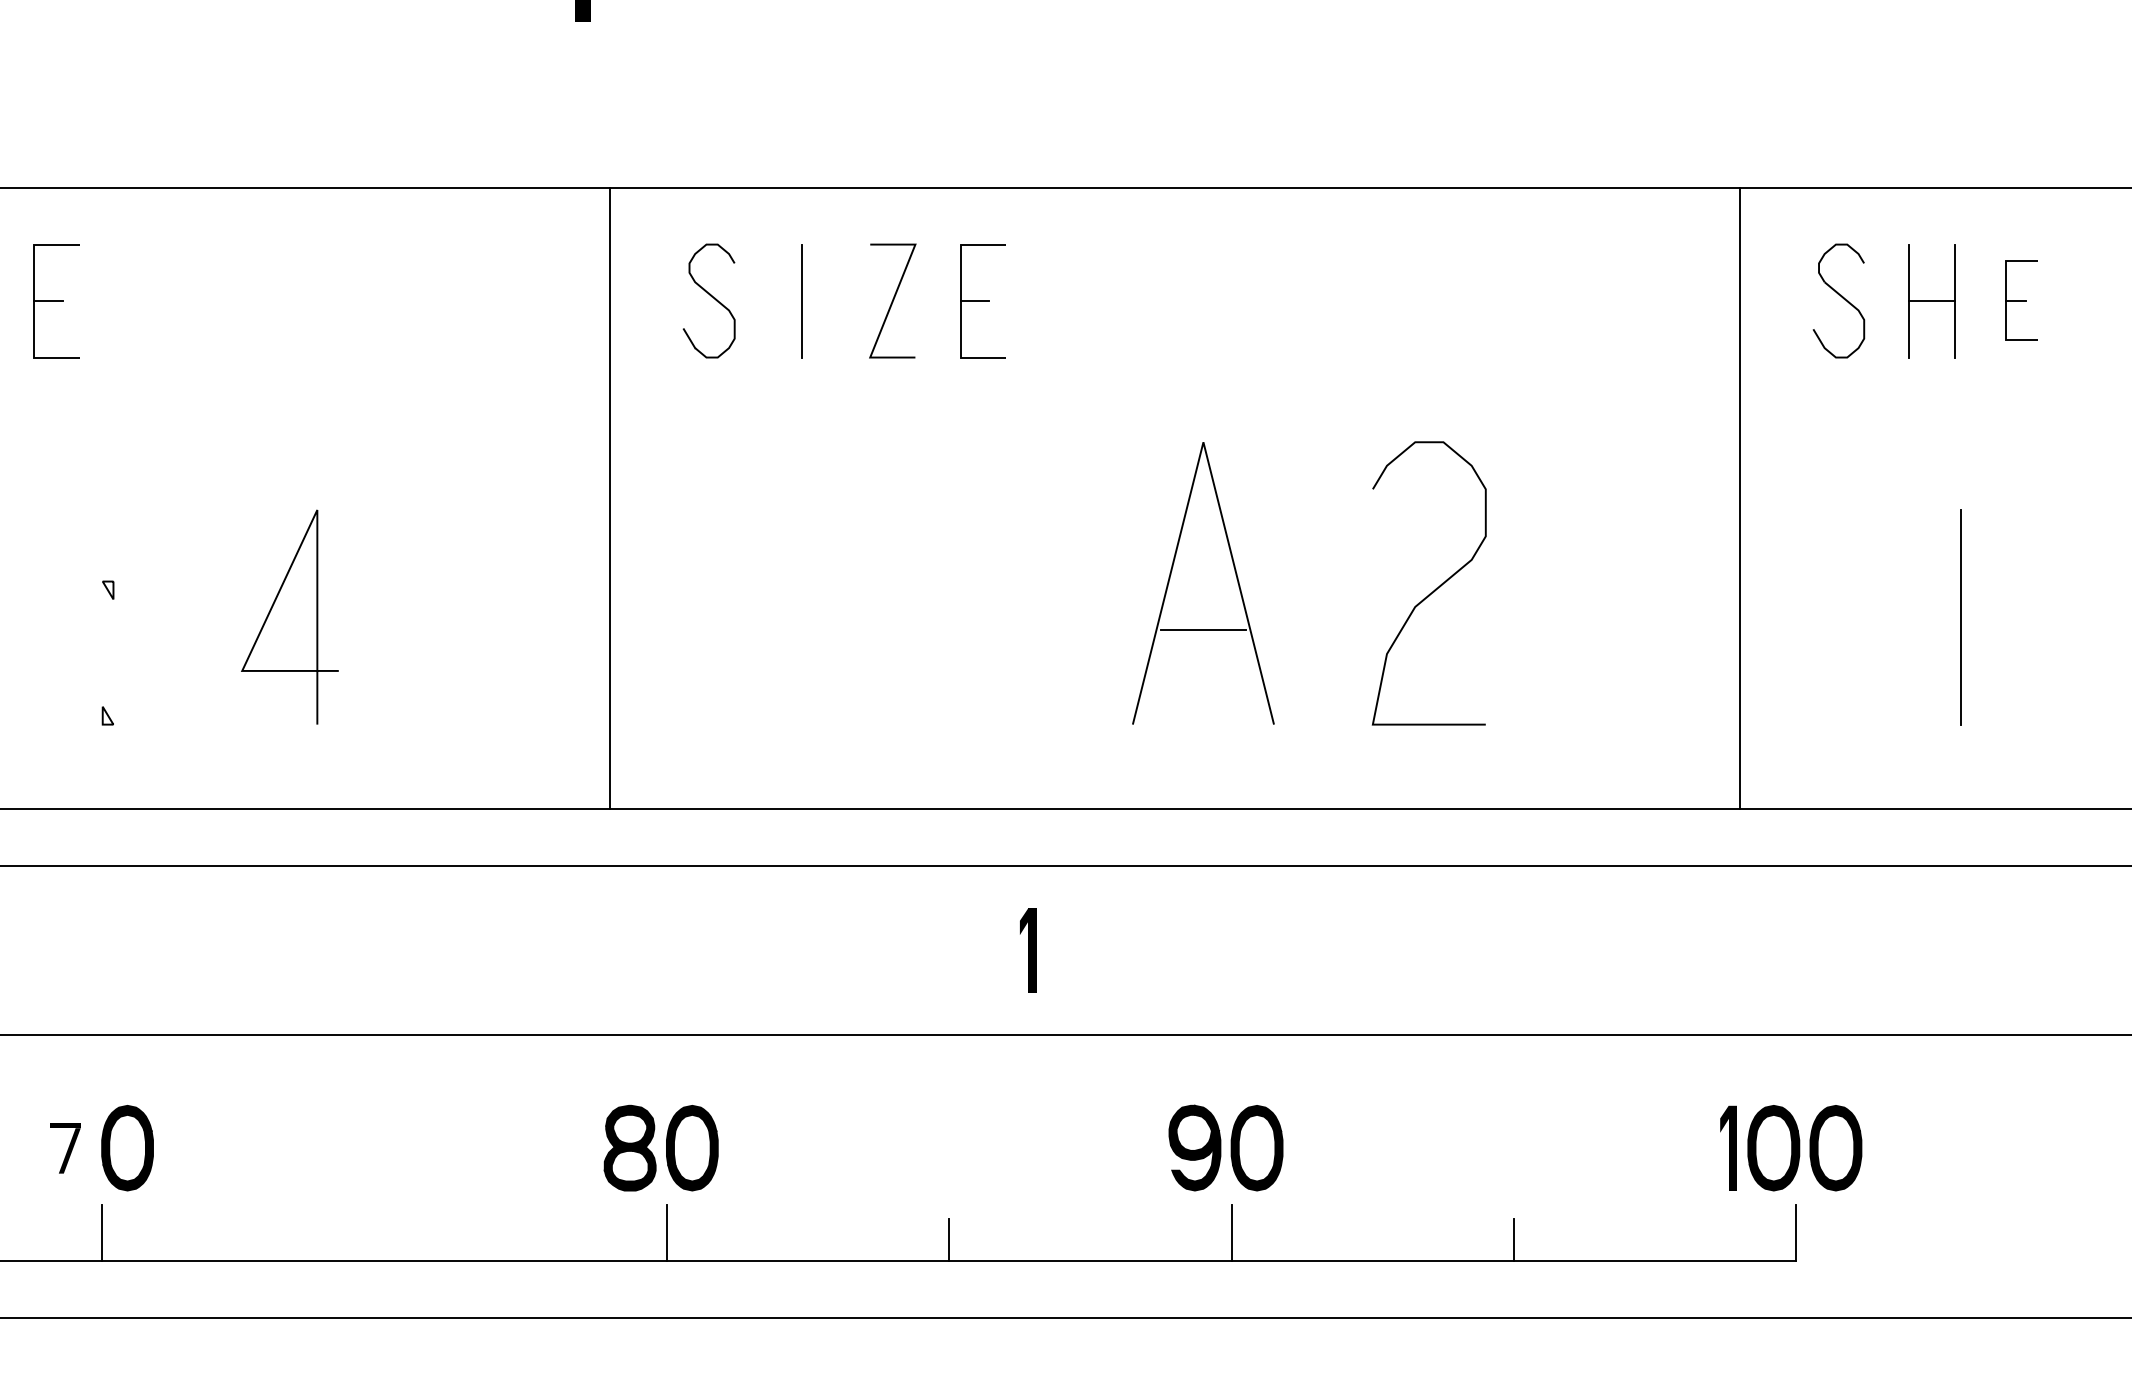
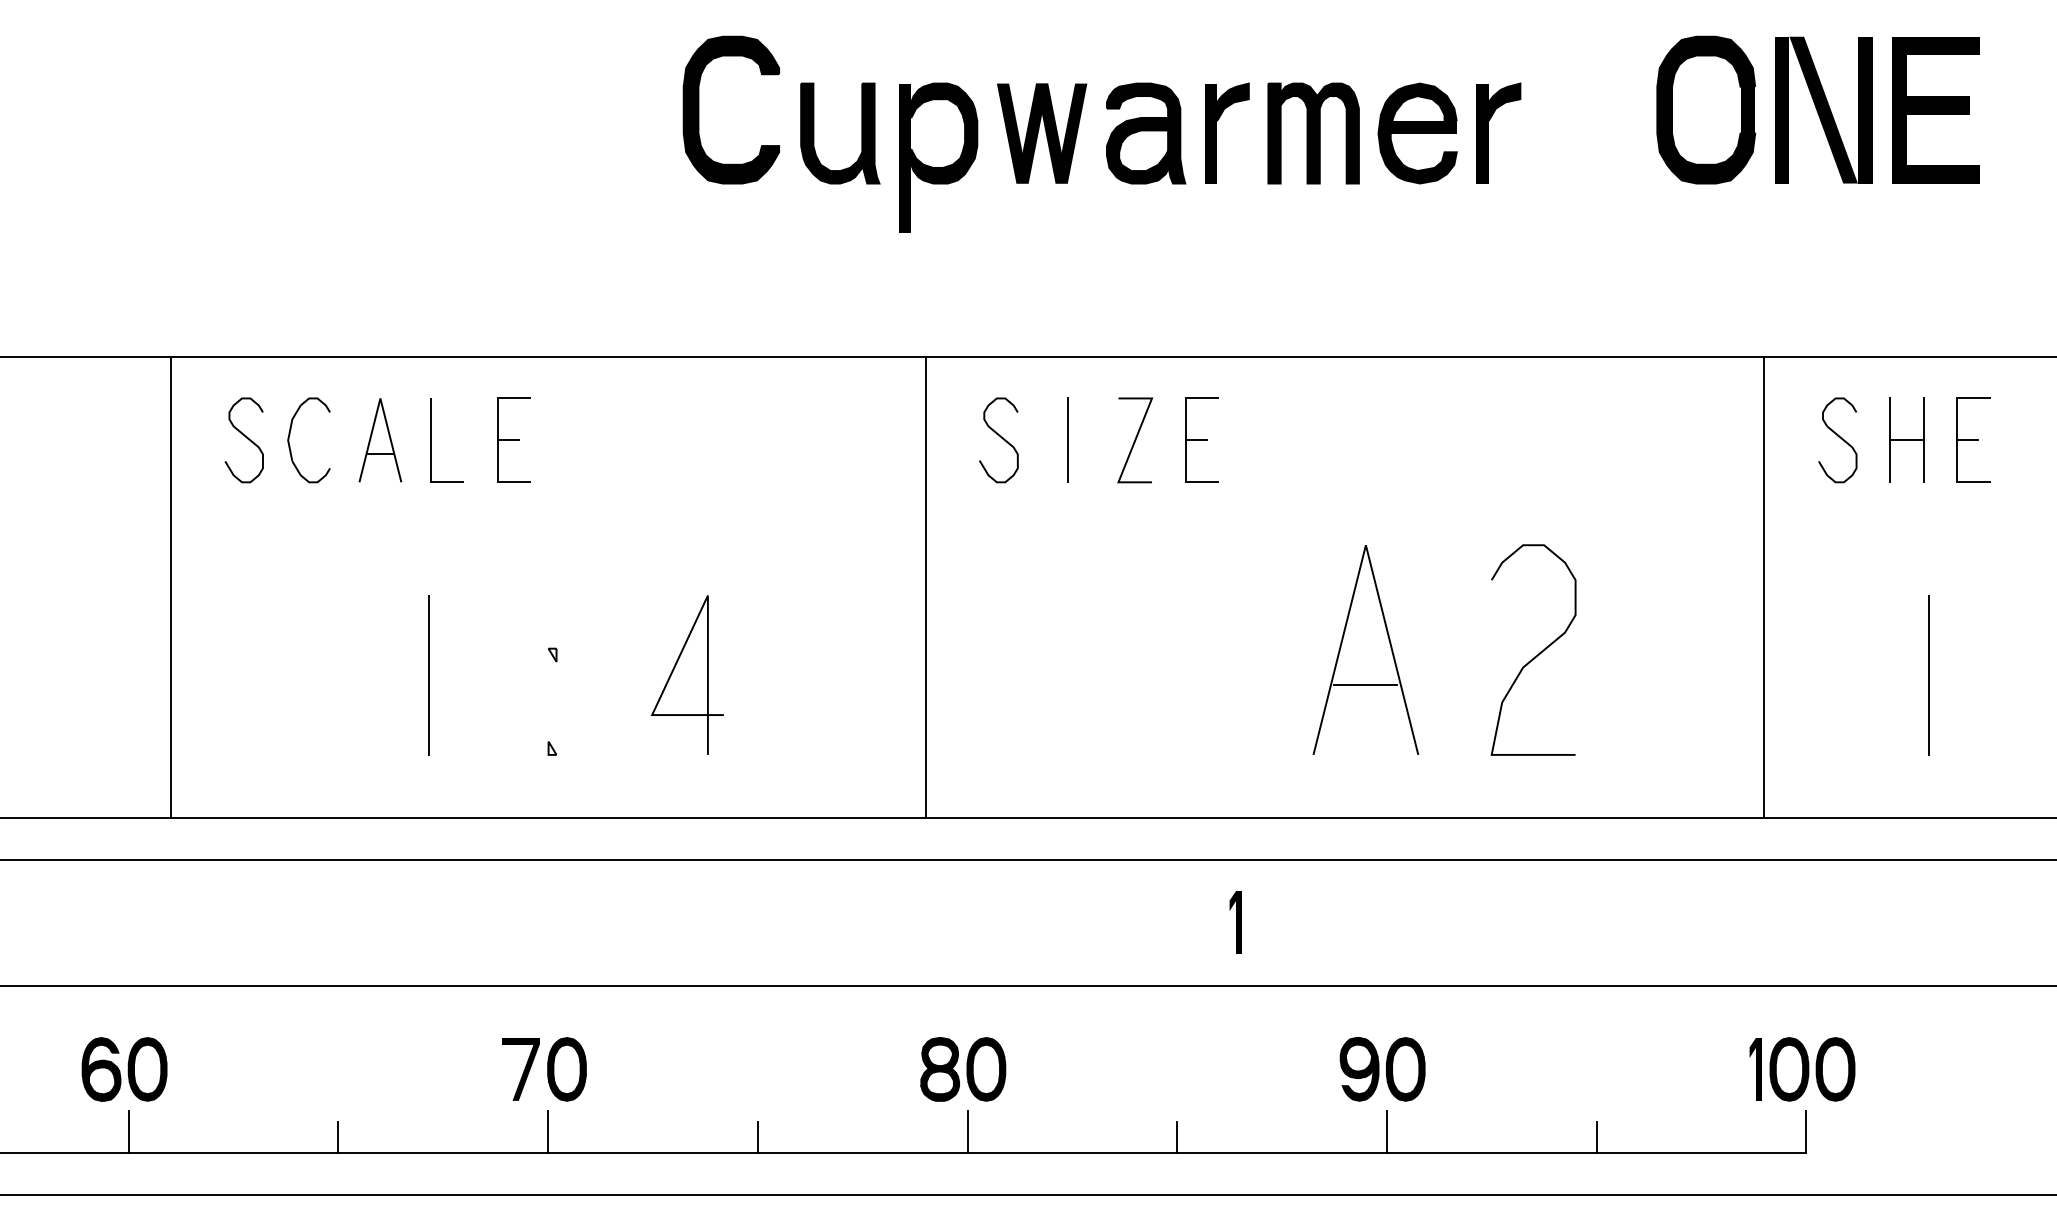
part: (2021, 299) -> (1973, 439), size x1.43
part: (64, 1148) -> (520, 1069), size x1.67
line: (384, 1239) -> (757, 1137), added

